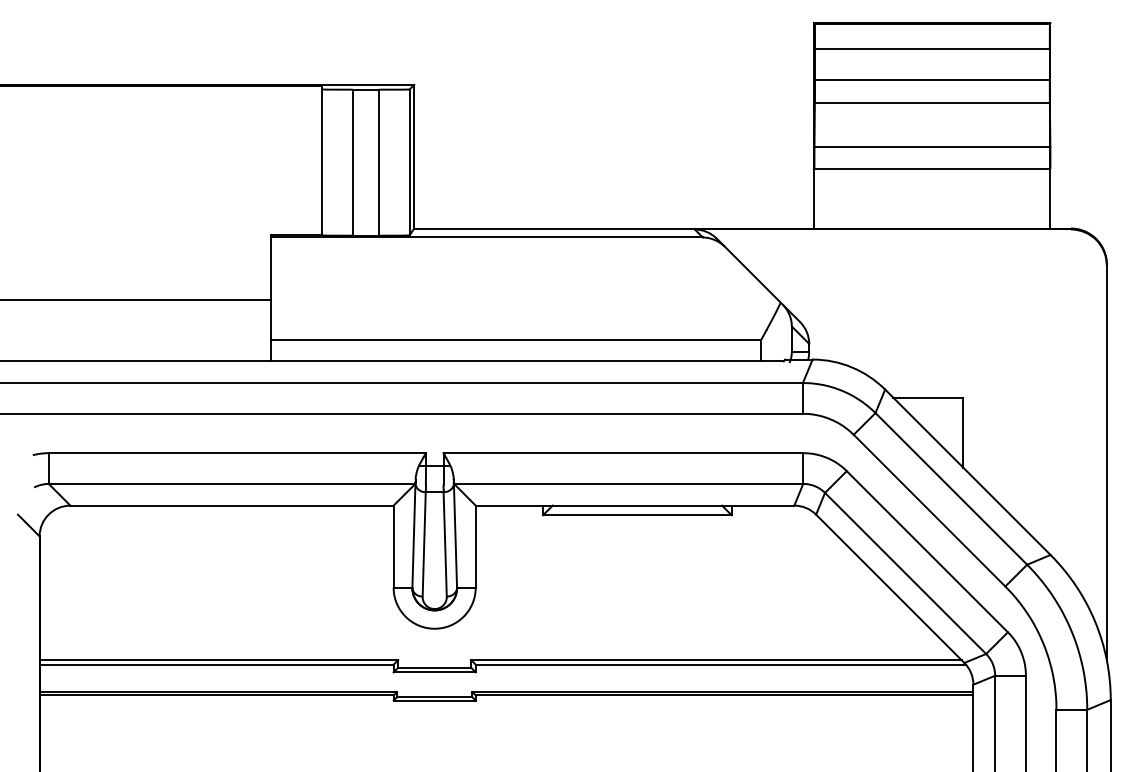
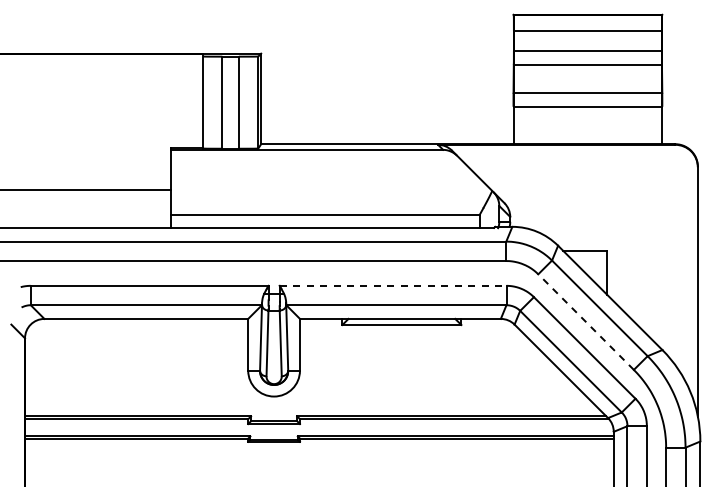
line: (624, 452) -> (393, 285), solid -> dashed
line: (930, 511) -> (586, 322), solid -> dashed

